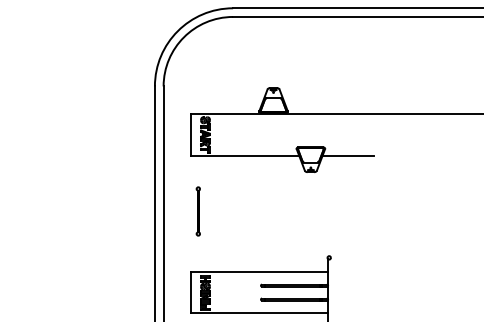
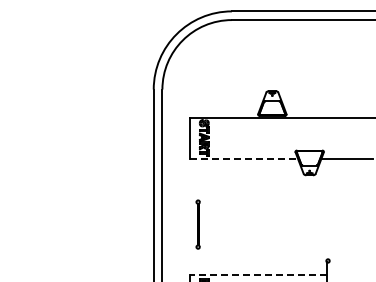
line: (245, 156) -> (244, 159), solid -> dashed
part: (197, 211) -> (197, 224), moved
line: (259, 271) -> (258, 274), solid -> dashed

